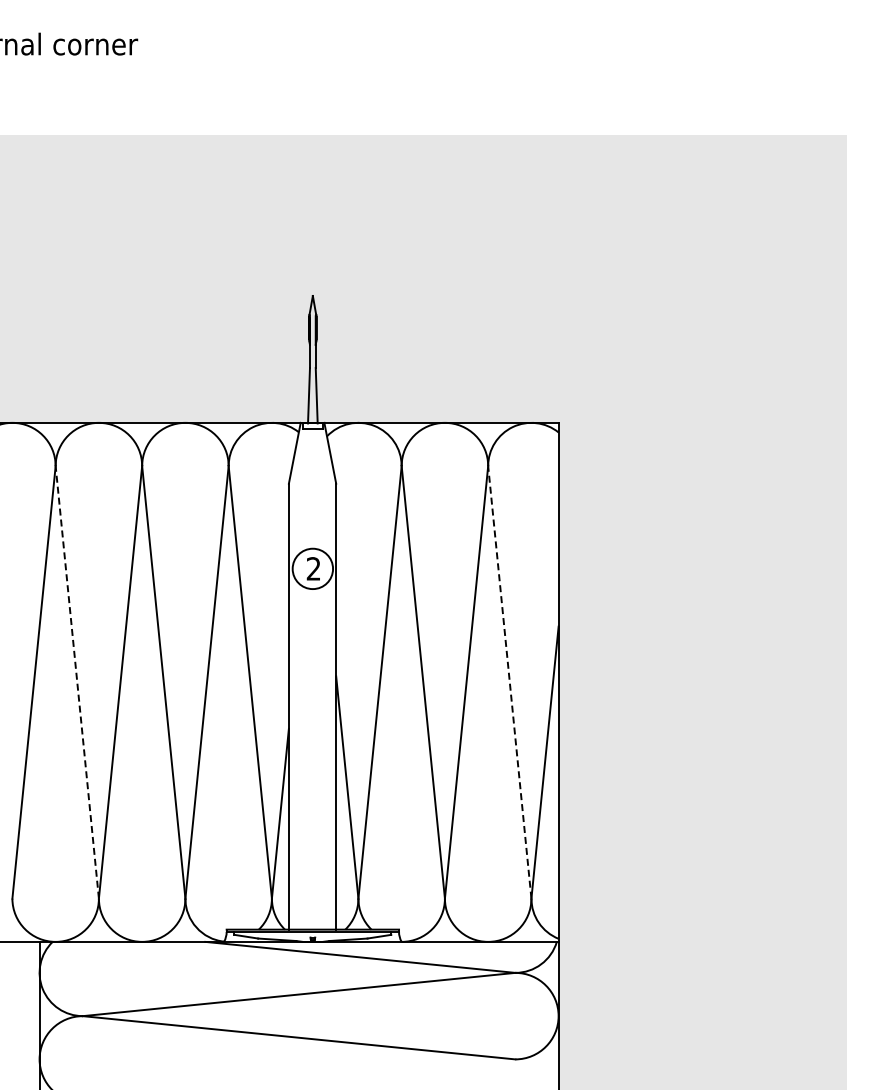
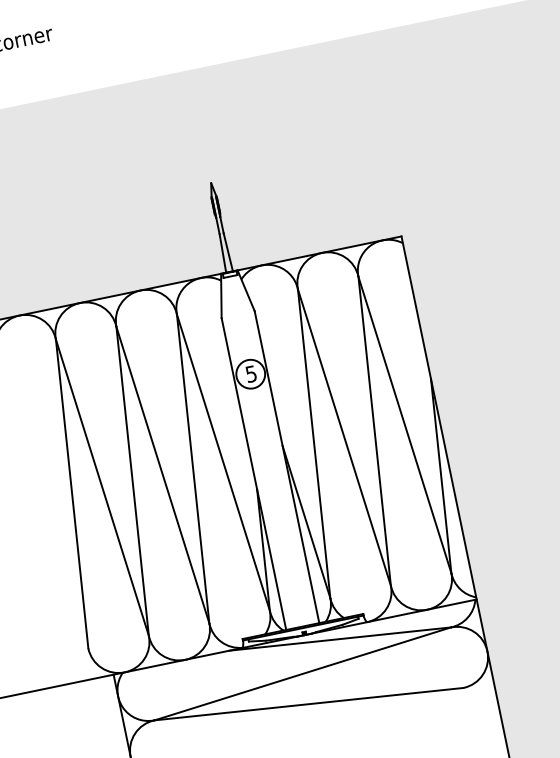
text: (313, 568) -> (251, 373), 2 -> 5
line: (77, 681) -> (102, 487), dashed -> solid
line: (509, 681) -> (404, 424), dashed -> solid

